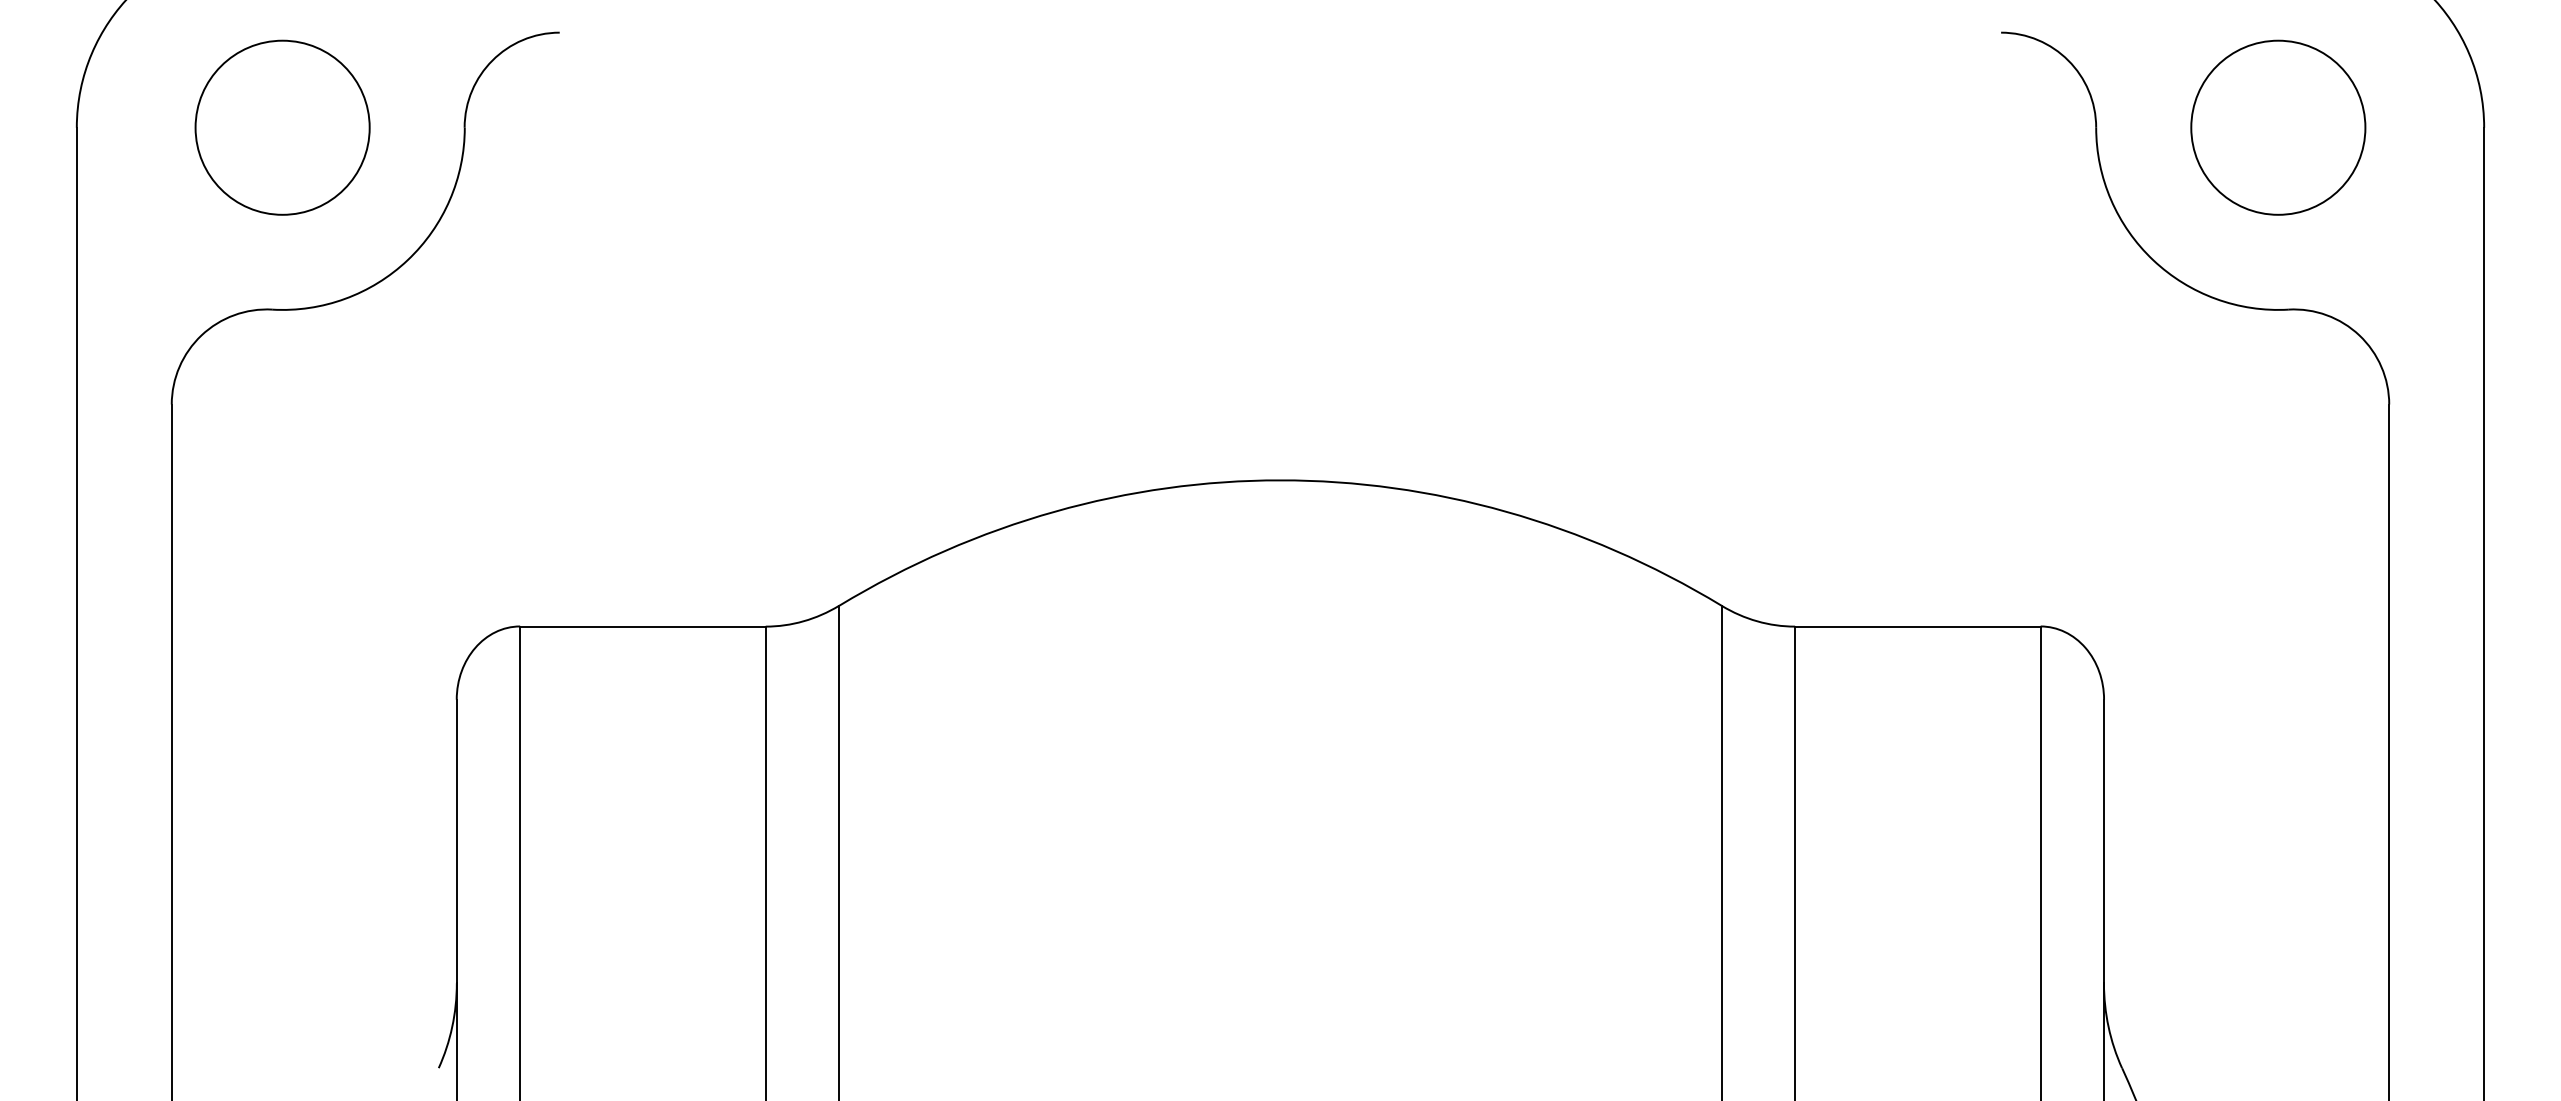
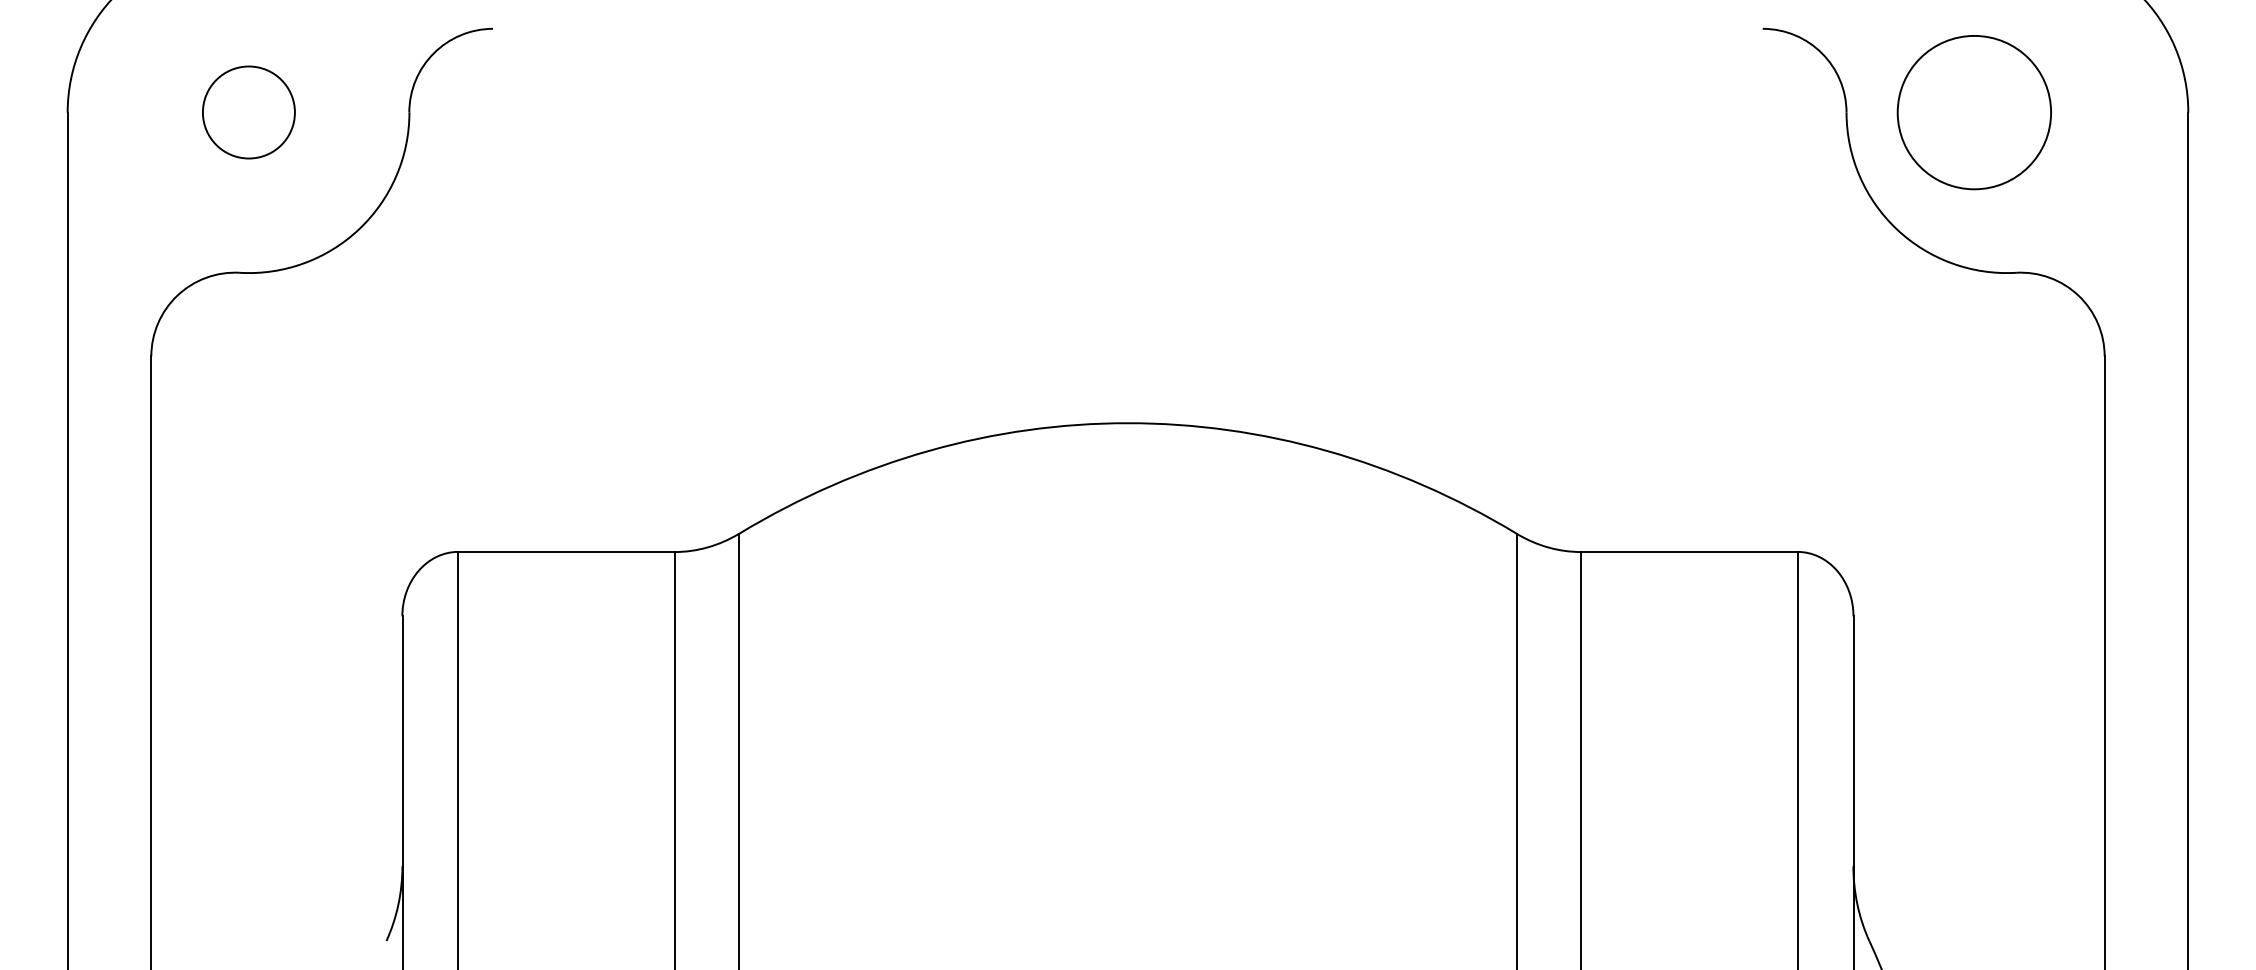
circle: (282, 127) -> (248, 112), size x0.6
circle: (2278, 127) -> (1974, 112), moved

